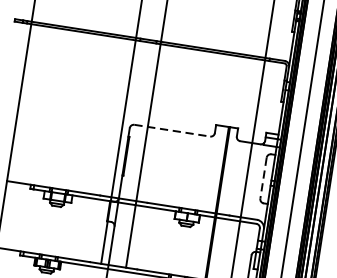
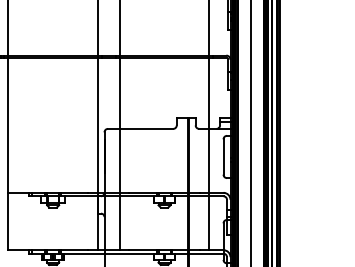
line: (172, 130) -> (140, 128), dashed -> solid
line: (263, 178) -> (223, 157), dashed -> solid

